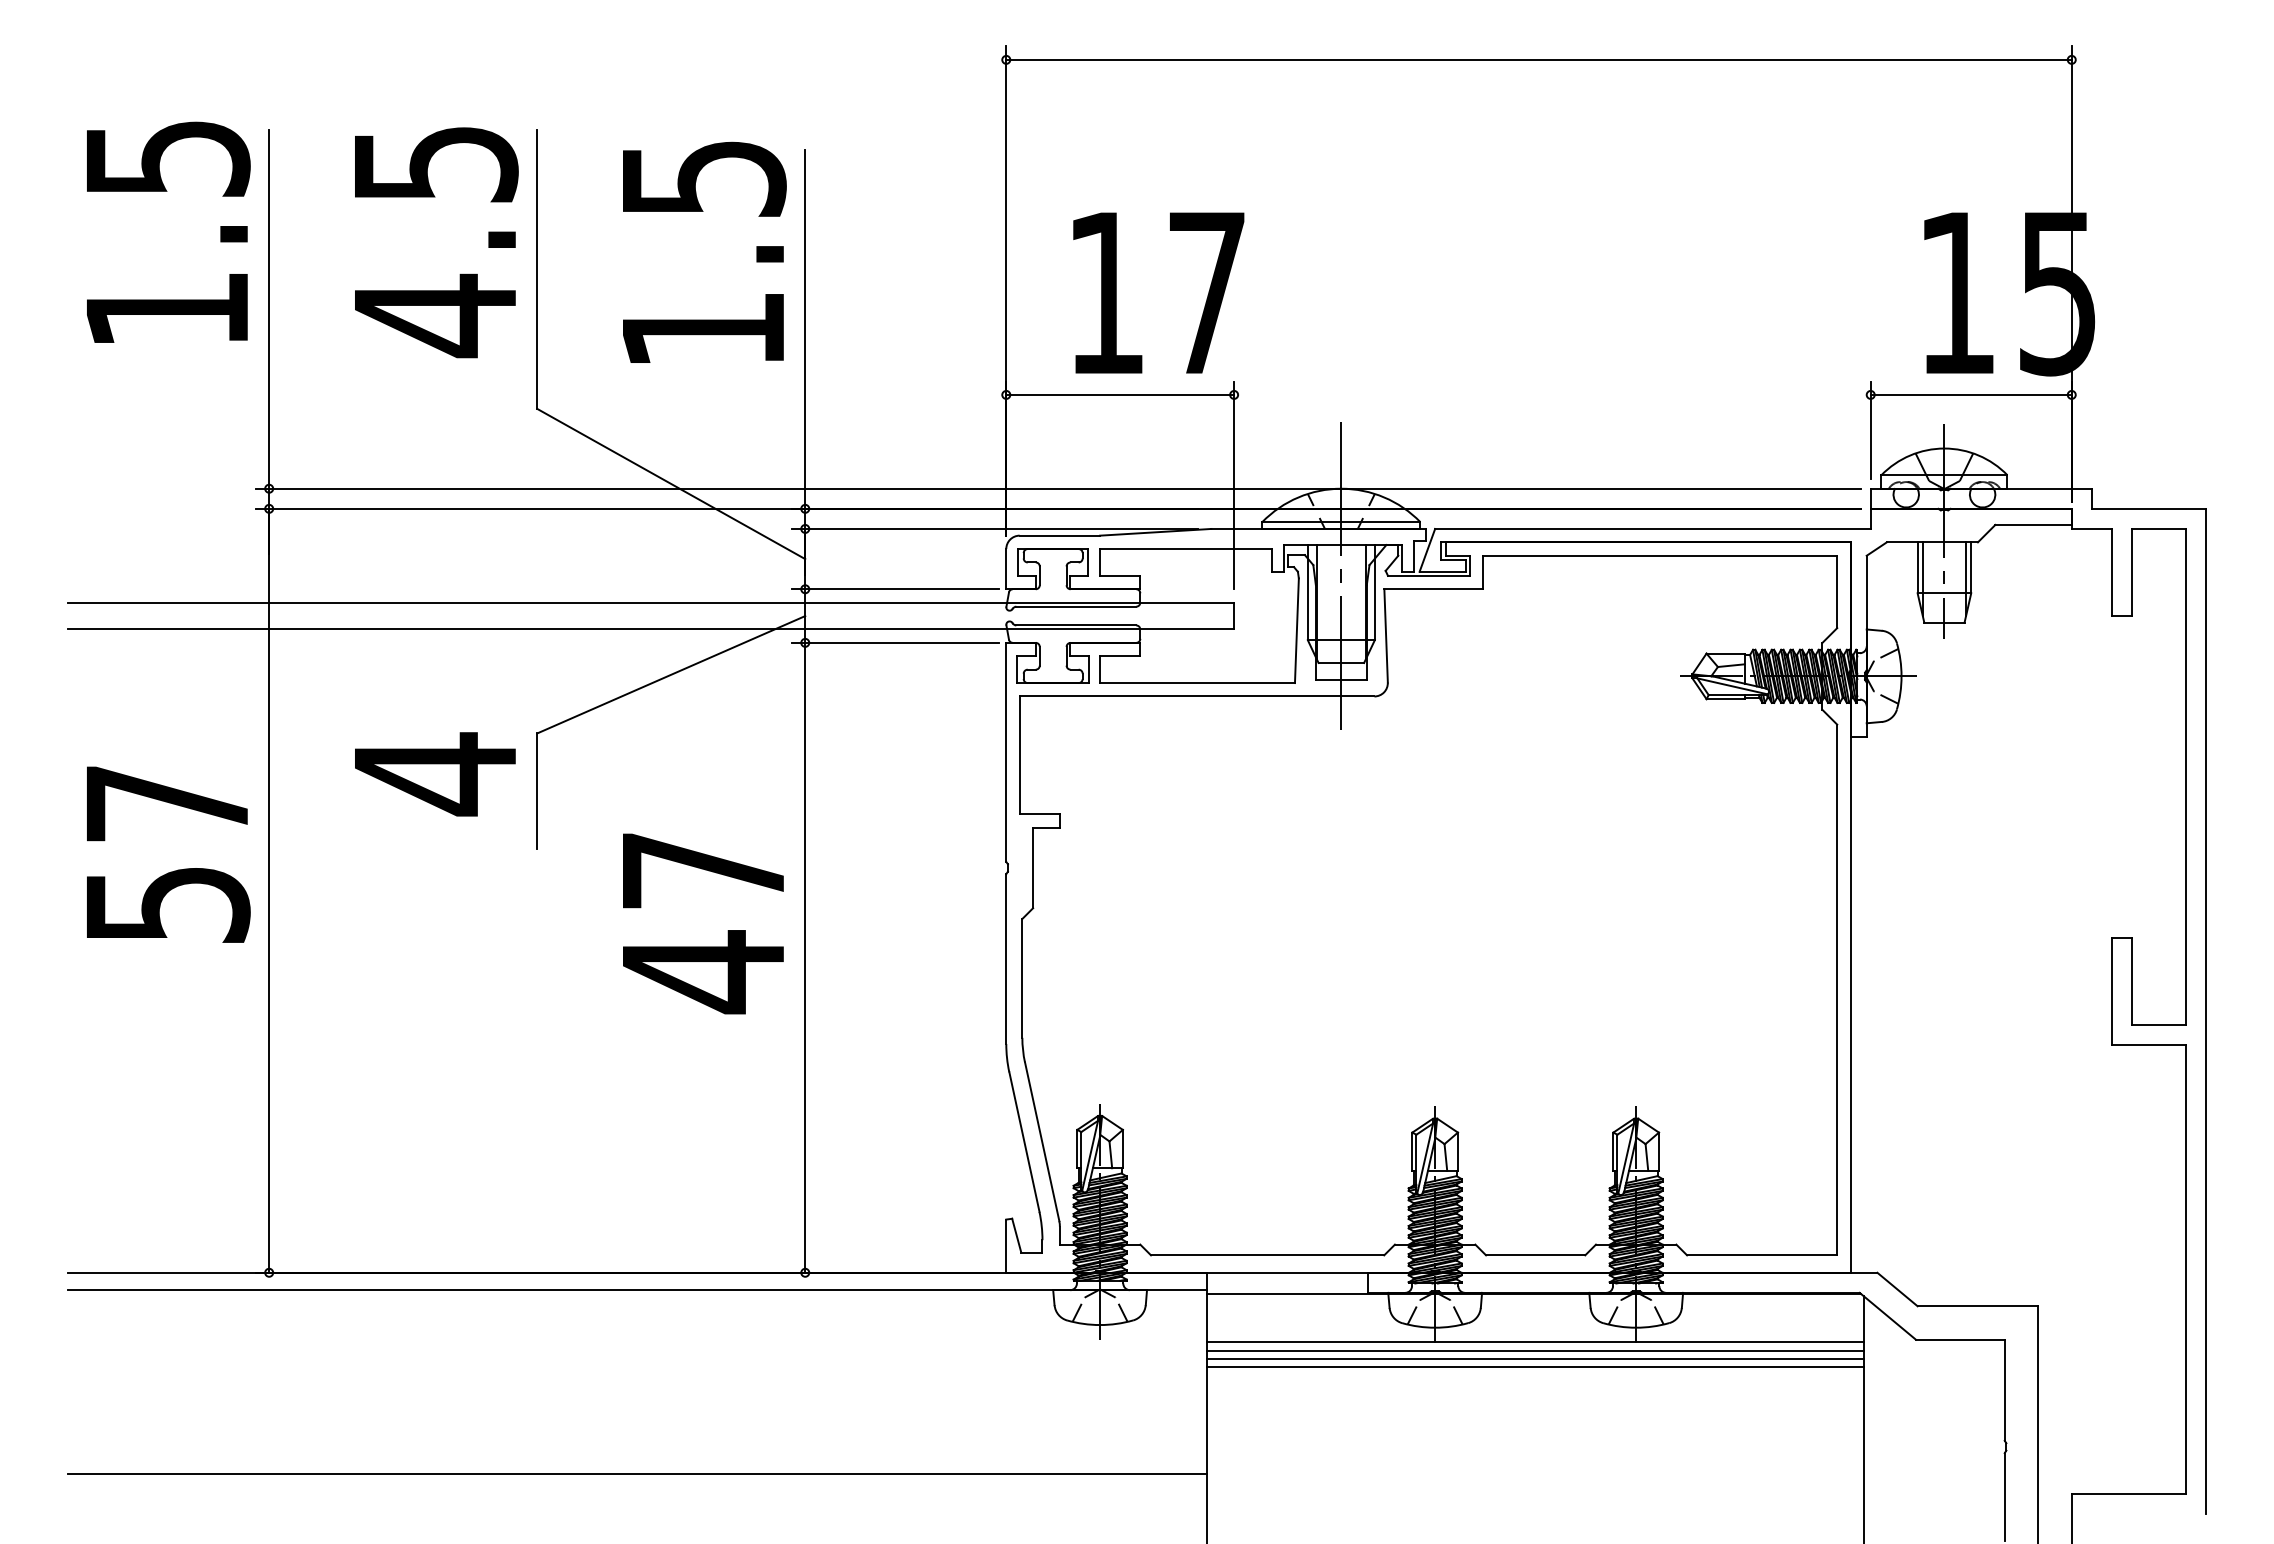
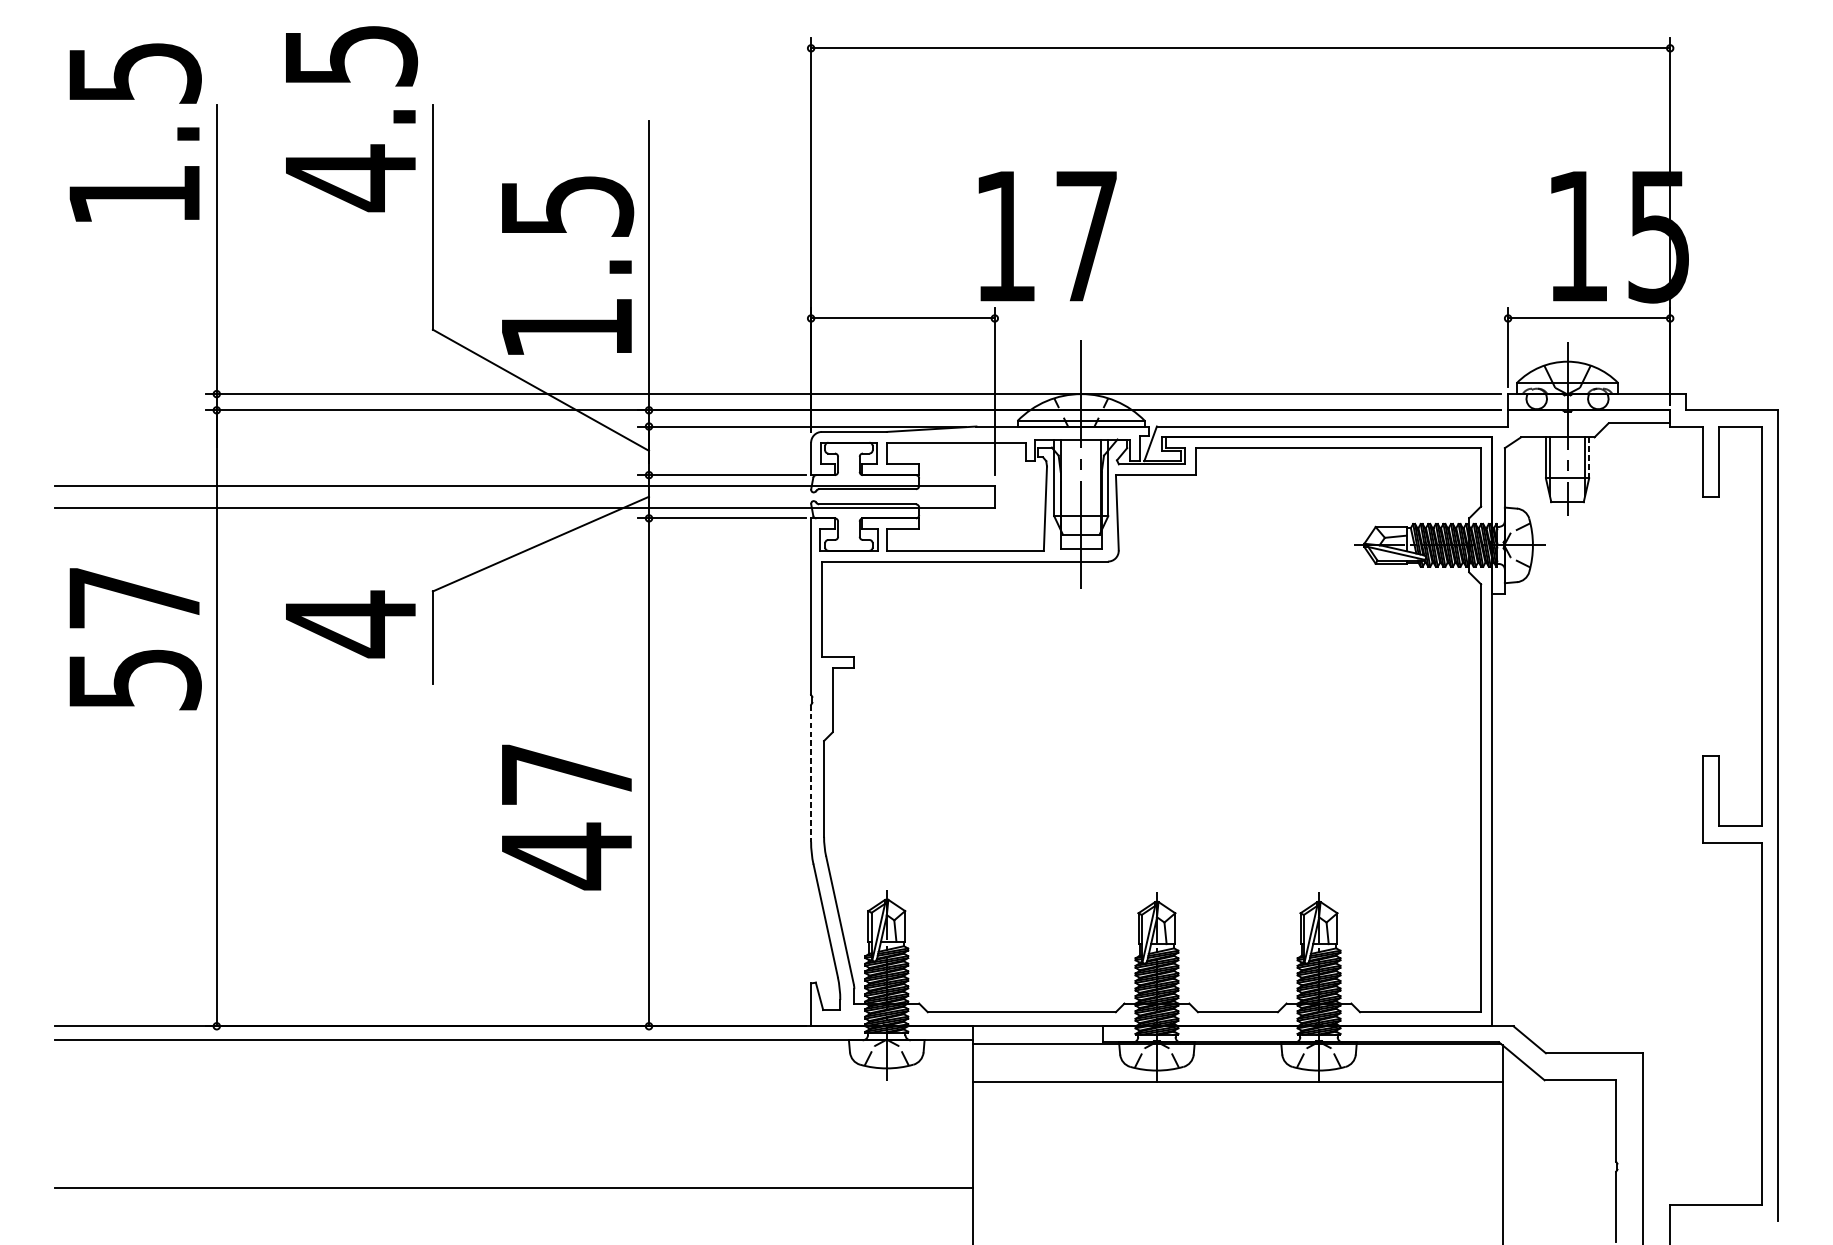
text: (168, 231) -> (135, 131), moved
text: (436, 242) -> (351, 118), moved
text: (704, 251) -> (567, 264), moved
text: (1158, 292) -> (1047, 235), moved
line: (1971, 567) -> (1589, 457), solid -> dashed
text: (168, 854) -> (135, 639), moved
text: (703, 923) -> (566, 817), moved
line: (1006, 959) -> (811, 773), solid -> dashed
line: (1535, 1350) -> (1237, 1088), removed
line: (1535, 1359) -> (1237, 1096), removed
line: (1535, 1366) -> (1237, 1101), removed

